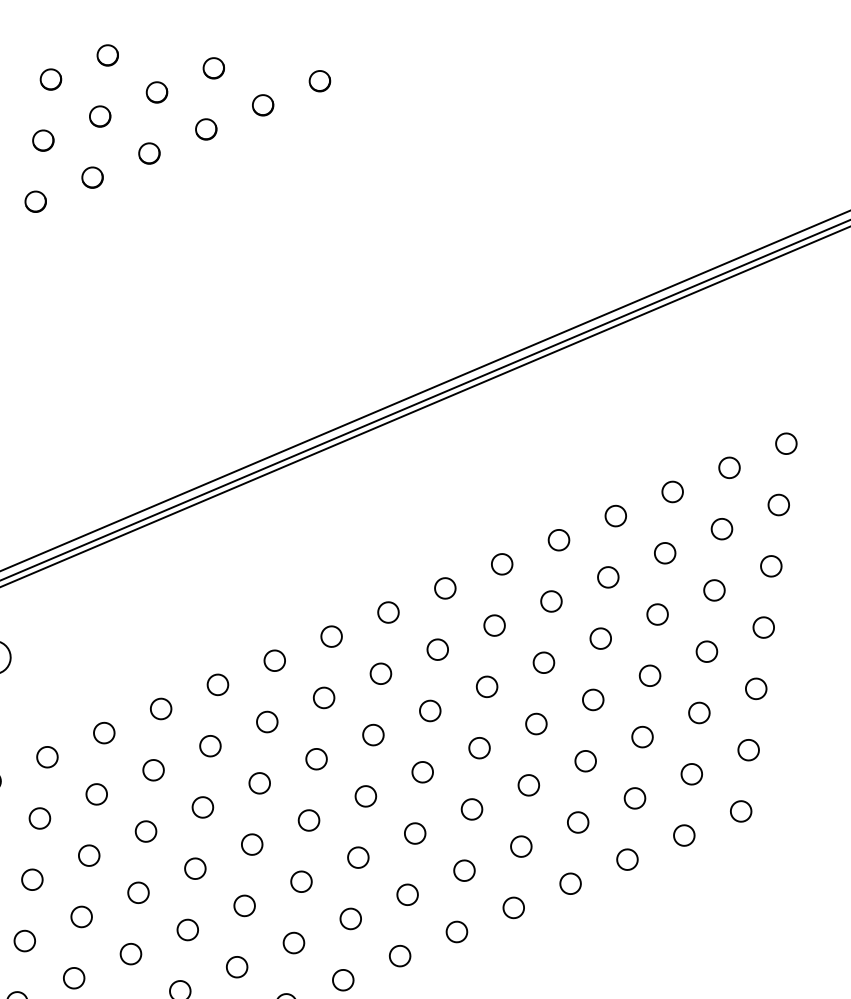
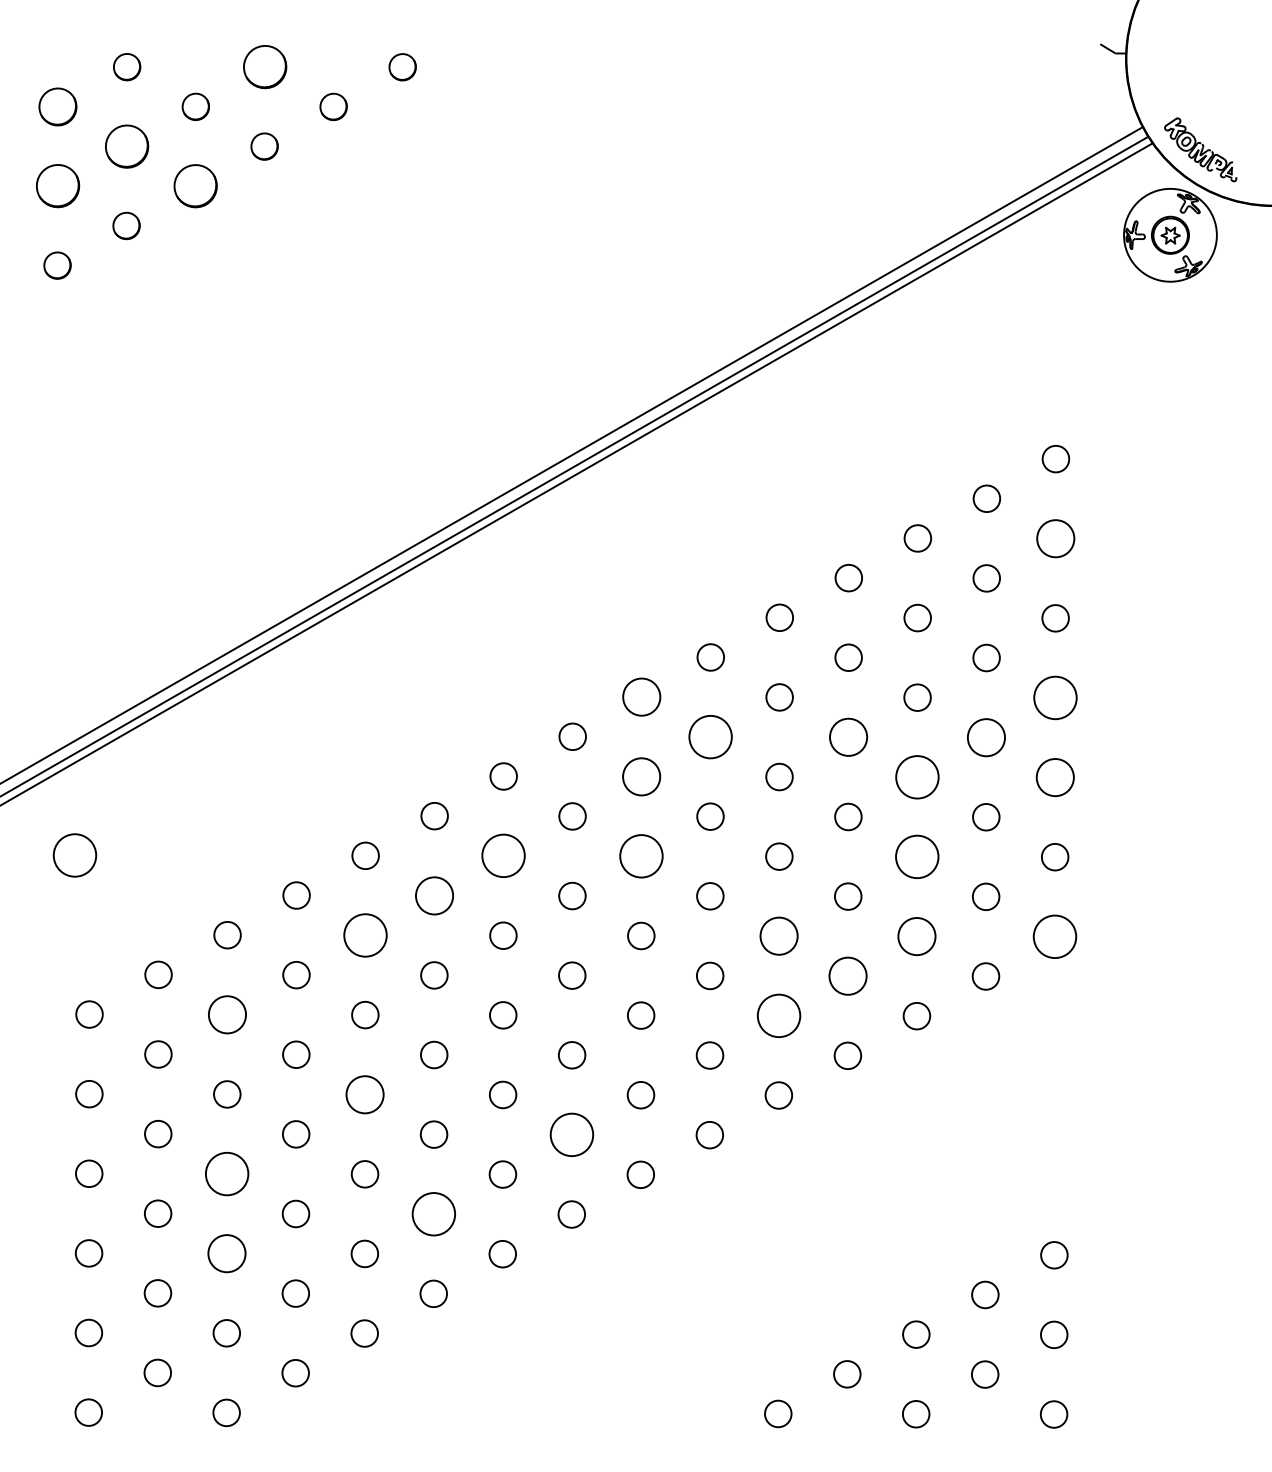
part: (213, 68) -> (264, 67), size x1.6
part: (51, 79) -> (58, 106), size x1.4
part: (99, 116) -> (126, 146), size x1.6
part: (43, 140) -> (57, 186), size x1.6
part: (149, 153) -> (195, 186), size x1.6
circle: (778, 504) -> (1055, 538), size x1.4
circle: (445, 587) -> (641, 696), size x1.4
circle: (494, 625) -> (710, 736), size x1.6
circle: (763, 627) -> (1055, 697), size x1.6
circle: (600, 638) -> (848, 737), size x1.4
circle: (437, 649) -> (641, 776), size x1.4
circle: (706, 651) -> (986, 737), size x1.4
circle: (650, 675) -> (917, 777), size x1.6
circle: (756, 688) -> (1055, 777), size x1.4
circle: (324, 698) -> (503, 856), size x1.6
circle: (430, 711) -> (641, 856), size x1.6
circle: (267, 721) -> (434, 895), size x1.4
circle: (642, 736) -> (917, 856), size x1.6
circle: (210, 746) -> (365, 935), size x1.6
circle: (529, 785) -> (779, 936), size x1.4
circle: (96, 794) -> (227, 1014), size x1.4
circle: (635, 798) -> (917, 936), size x1.4
circle: (740, 811) -> (1054, 936), size x1.6
circle: (577, 821) -> (847, 975), size x1.4
circle: (520, 846) -> (778, 1015), size x1.6
circle: (195, 868) -> (365, 1094), size x1.4
circle: (81, 916) -> (226, 1173), size x1.6
circle: (350, 918) -> (571, 1134), size x1.6
circle: (236, 966) -> (433, 1213), size x1.6
circle: (73, 978) -> (226, 1253), size x1.4

